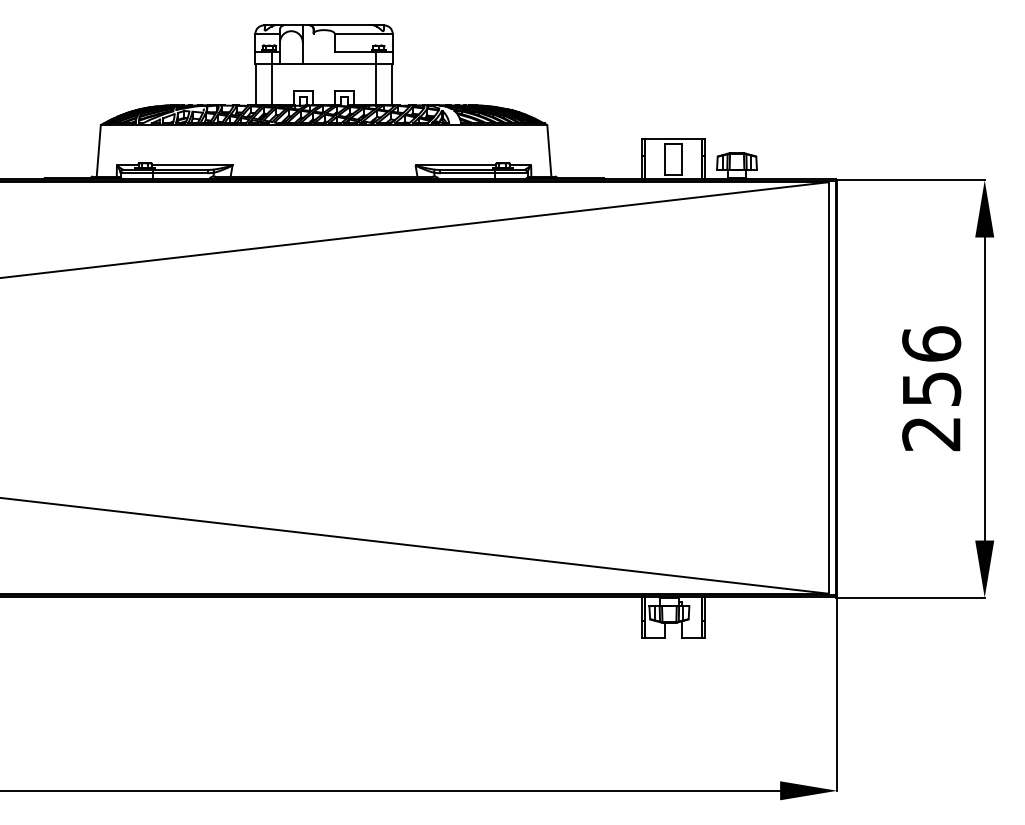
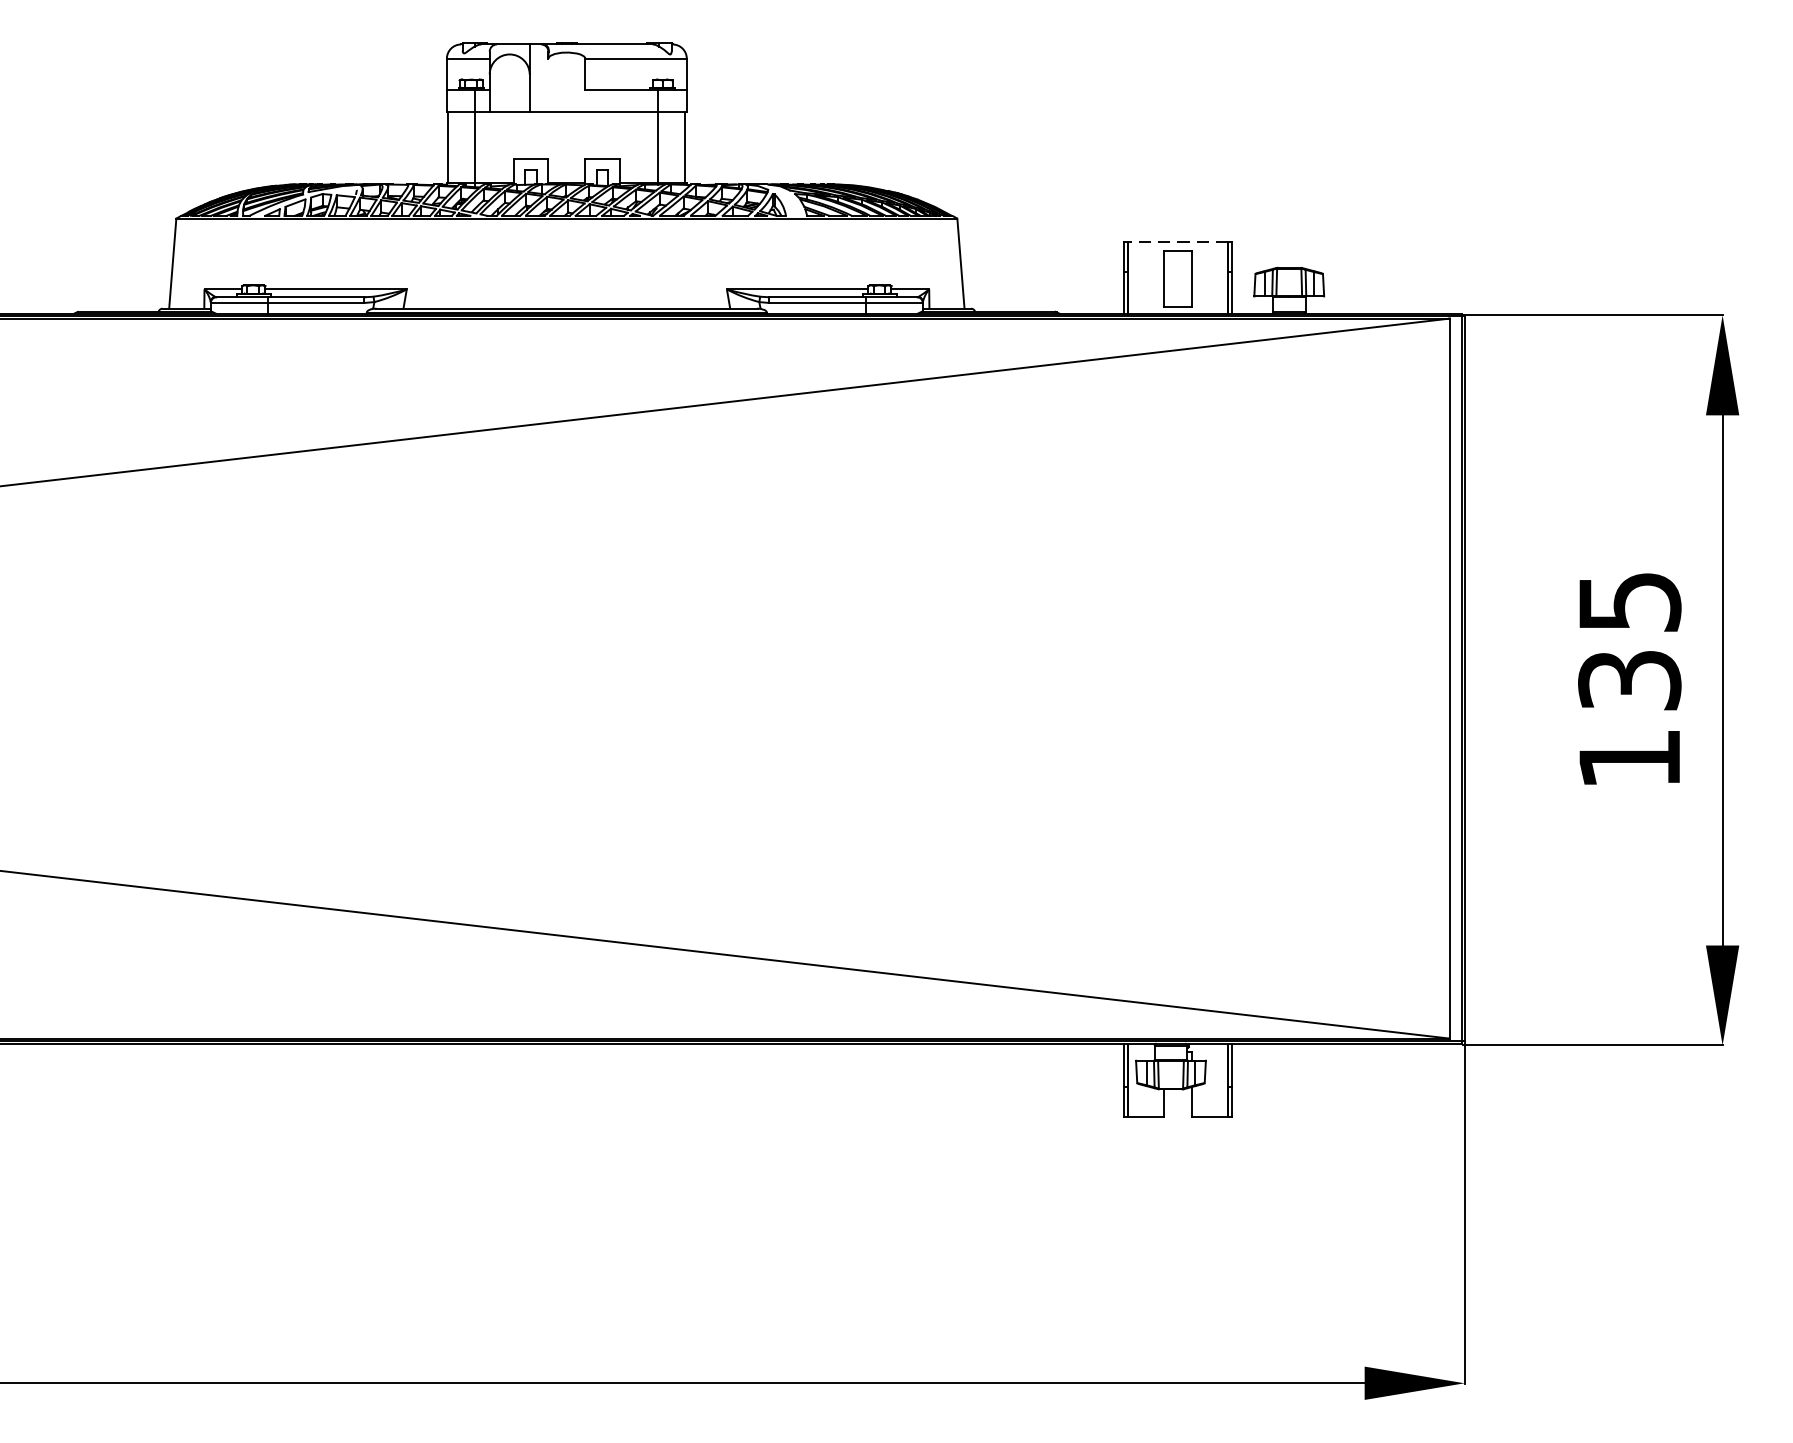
line: (673, 138) -> (1178, 242), solid -> dashed
text: (931, 388) -> (1629, 679), 256 -> 135

